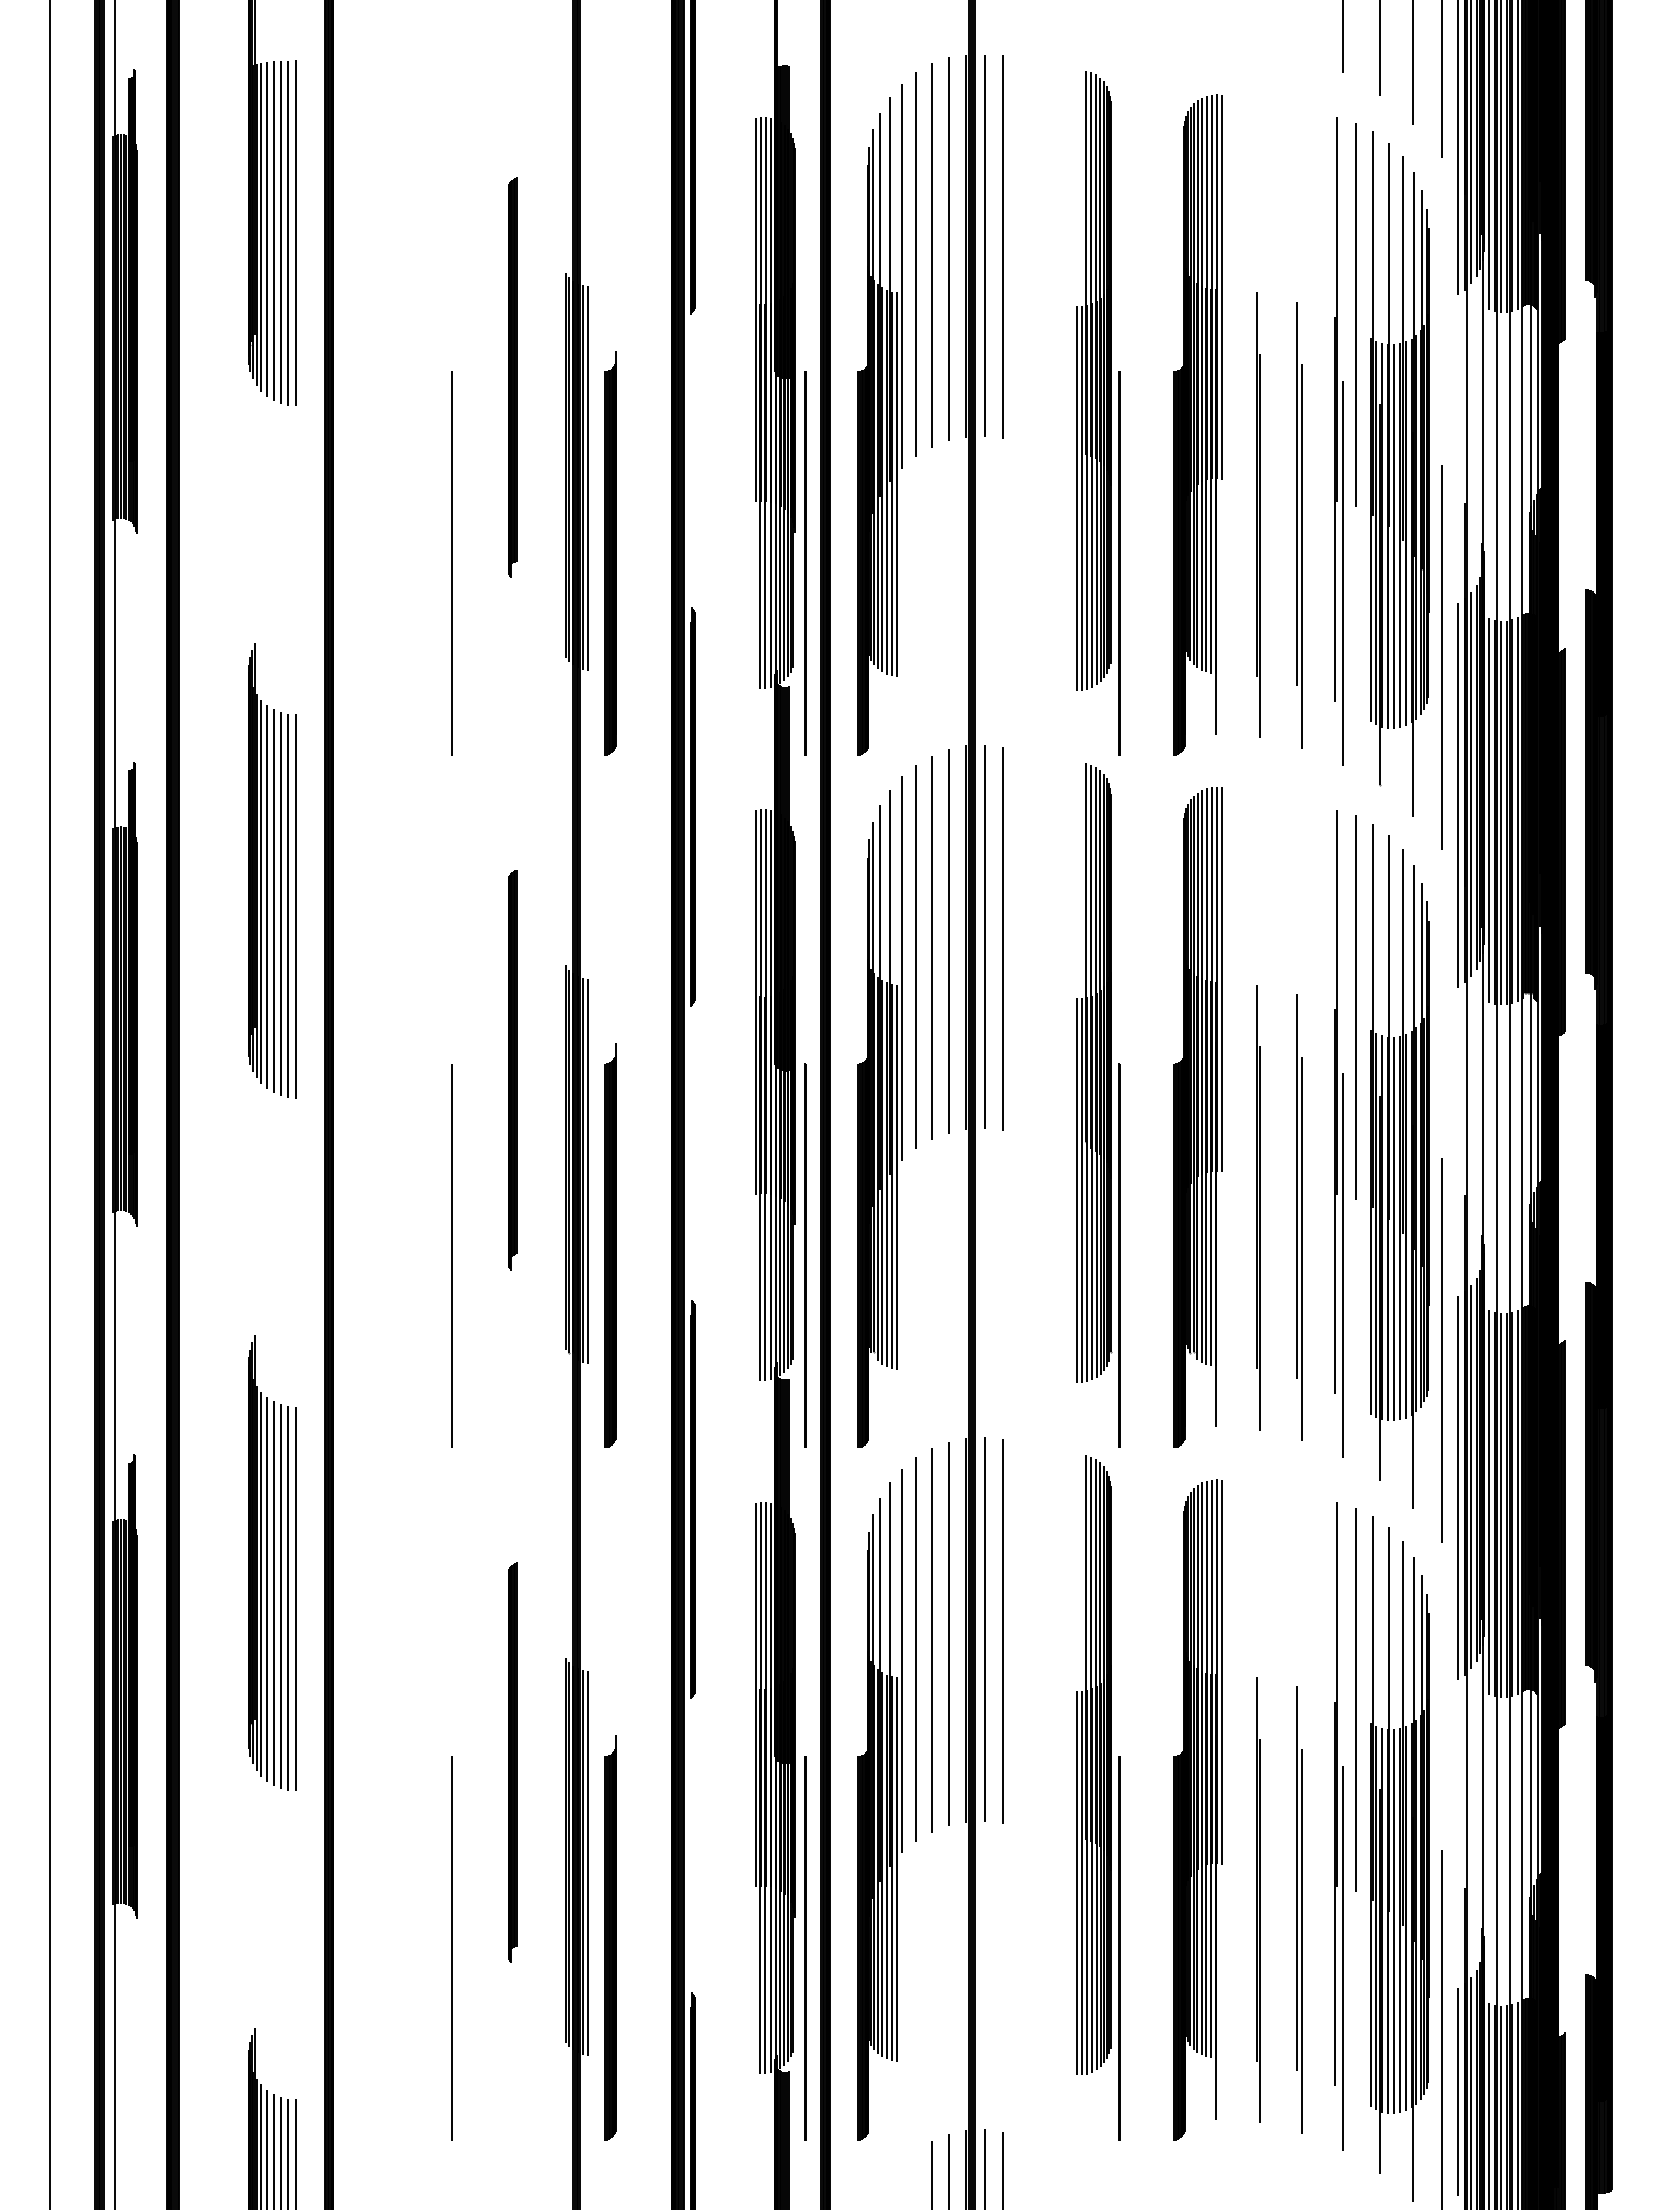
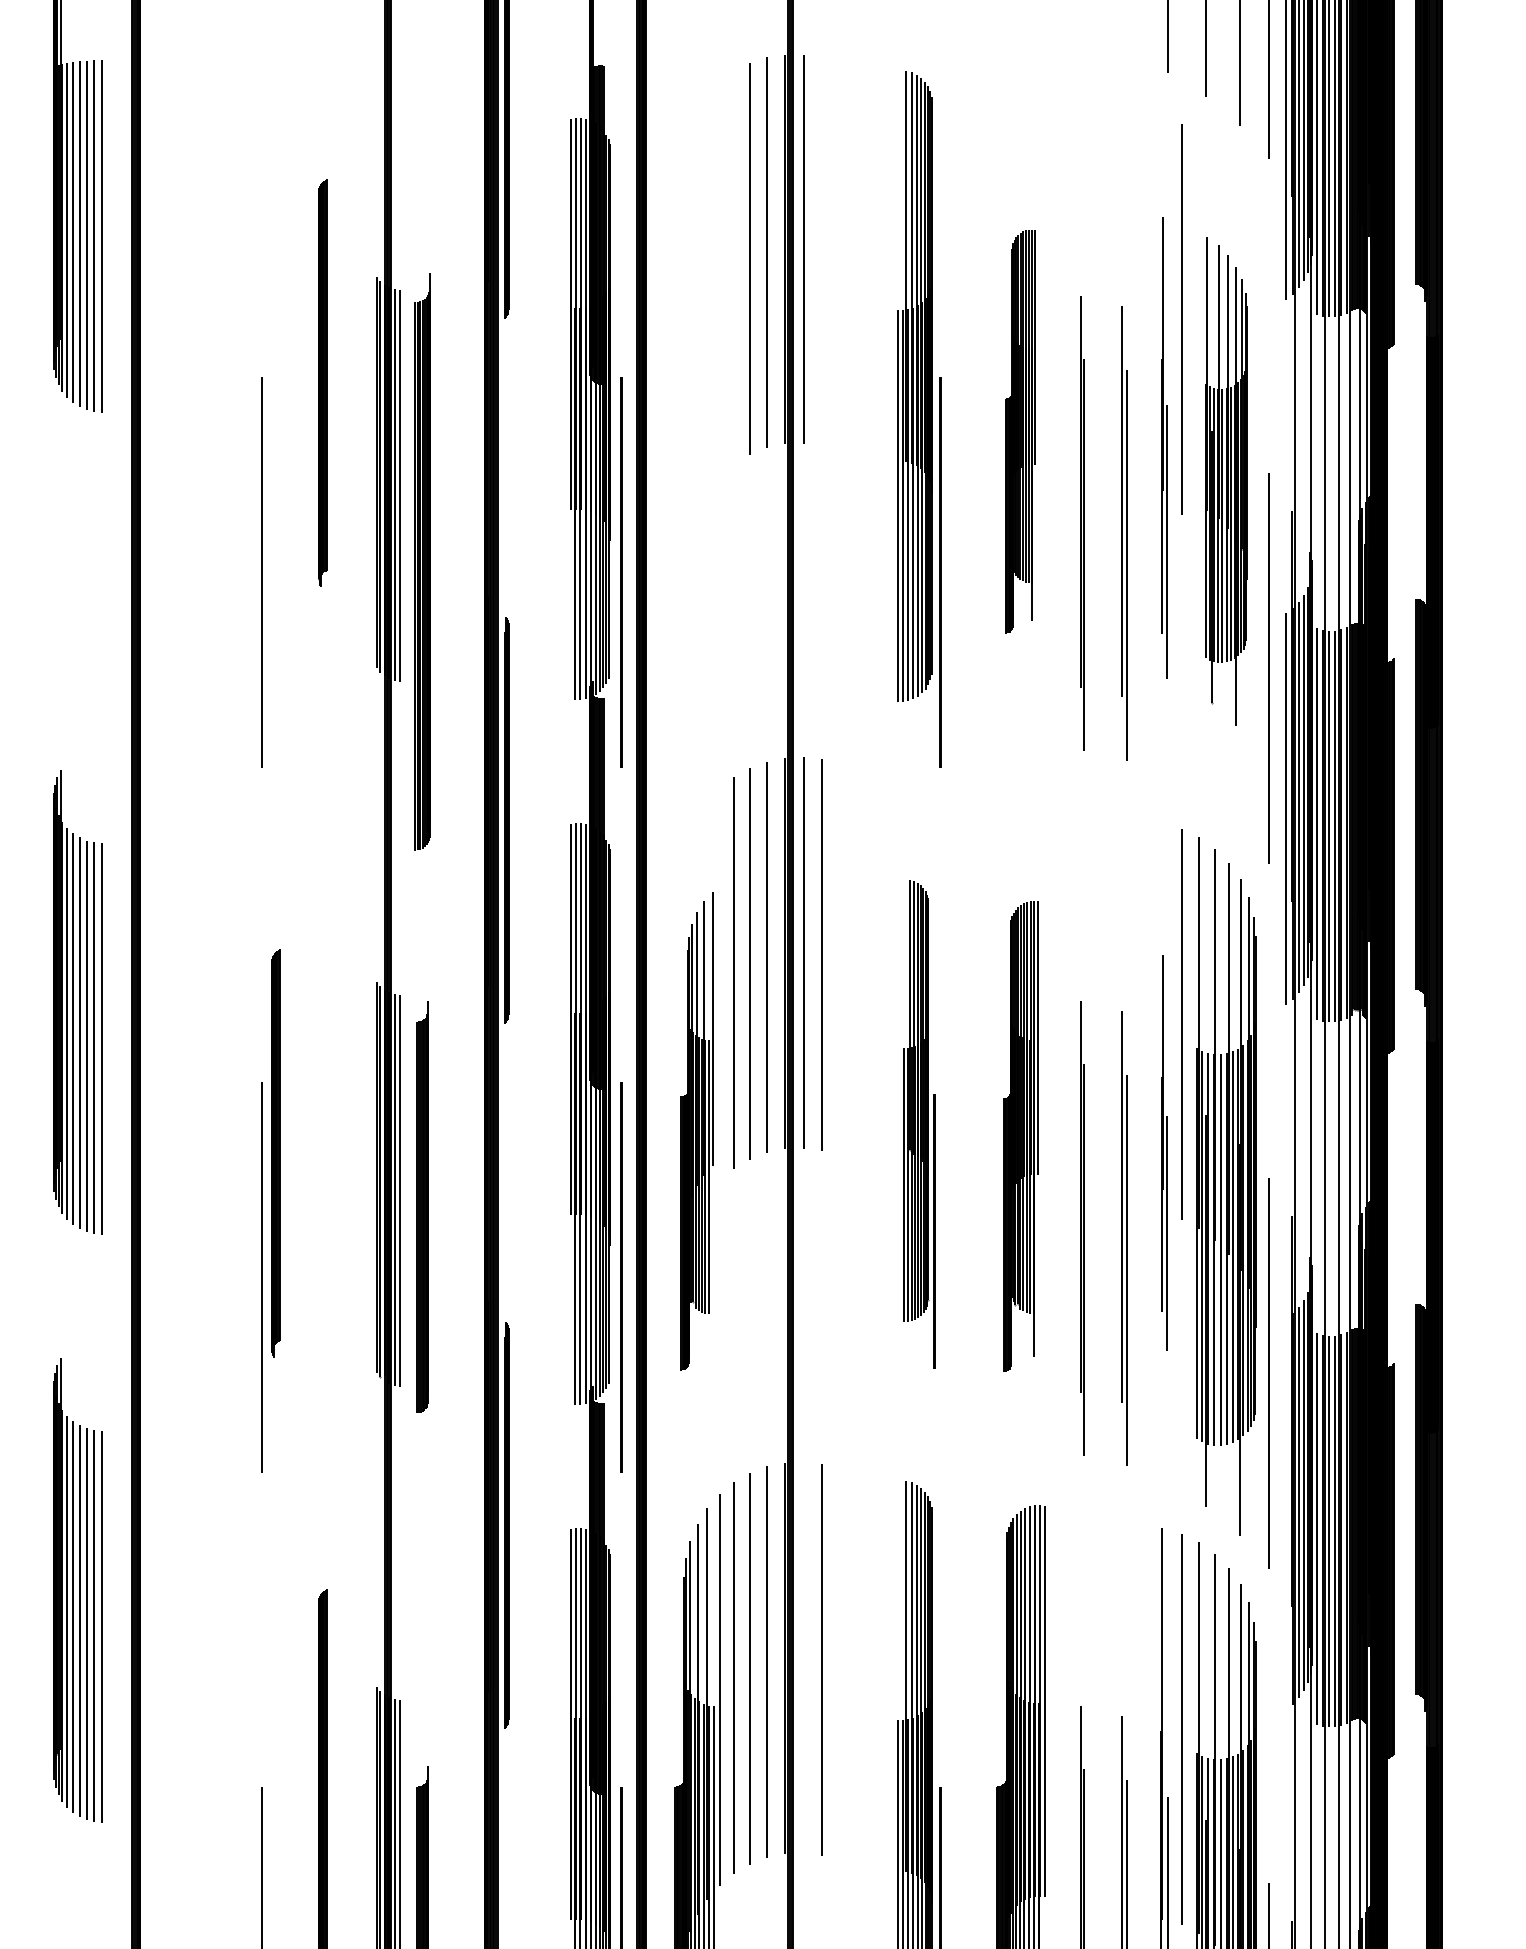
line: (1002, 246) -> (821, 249), removed
line: (915, 264) -> (733, 268), removed
part: (879, 419) -> (696, 425), removed
part: (1197, 424) -> (1020, 430), size x0.6
part: (1338, 441) -> (1163, 448), size x0.7
part: (1399, 473) -> (1225, 480), size x0.7
part: (610, 553) -> (422, 562), size x1.4
part: (272, 870) -> (78, 1002), moved
part: (512, 1070) -> (276, 1153), moved
part: (1098, 1105) -> (919, 1124), size x0.7
part: (879, 1111) -> (696, 1130), size x0.7
part: (1197, 1117) -> (1020, 1136), size x0.7
part: (1338, 1133) -> (1163, 1152), size x0.6
part: (610, 1245) -> (422, 1206), moved
line: (1458, 1487) -> (1286, 1513), removed
line: (984, 1629) -> (803, 1657), removed

